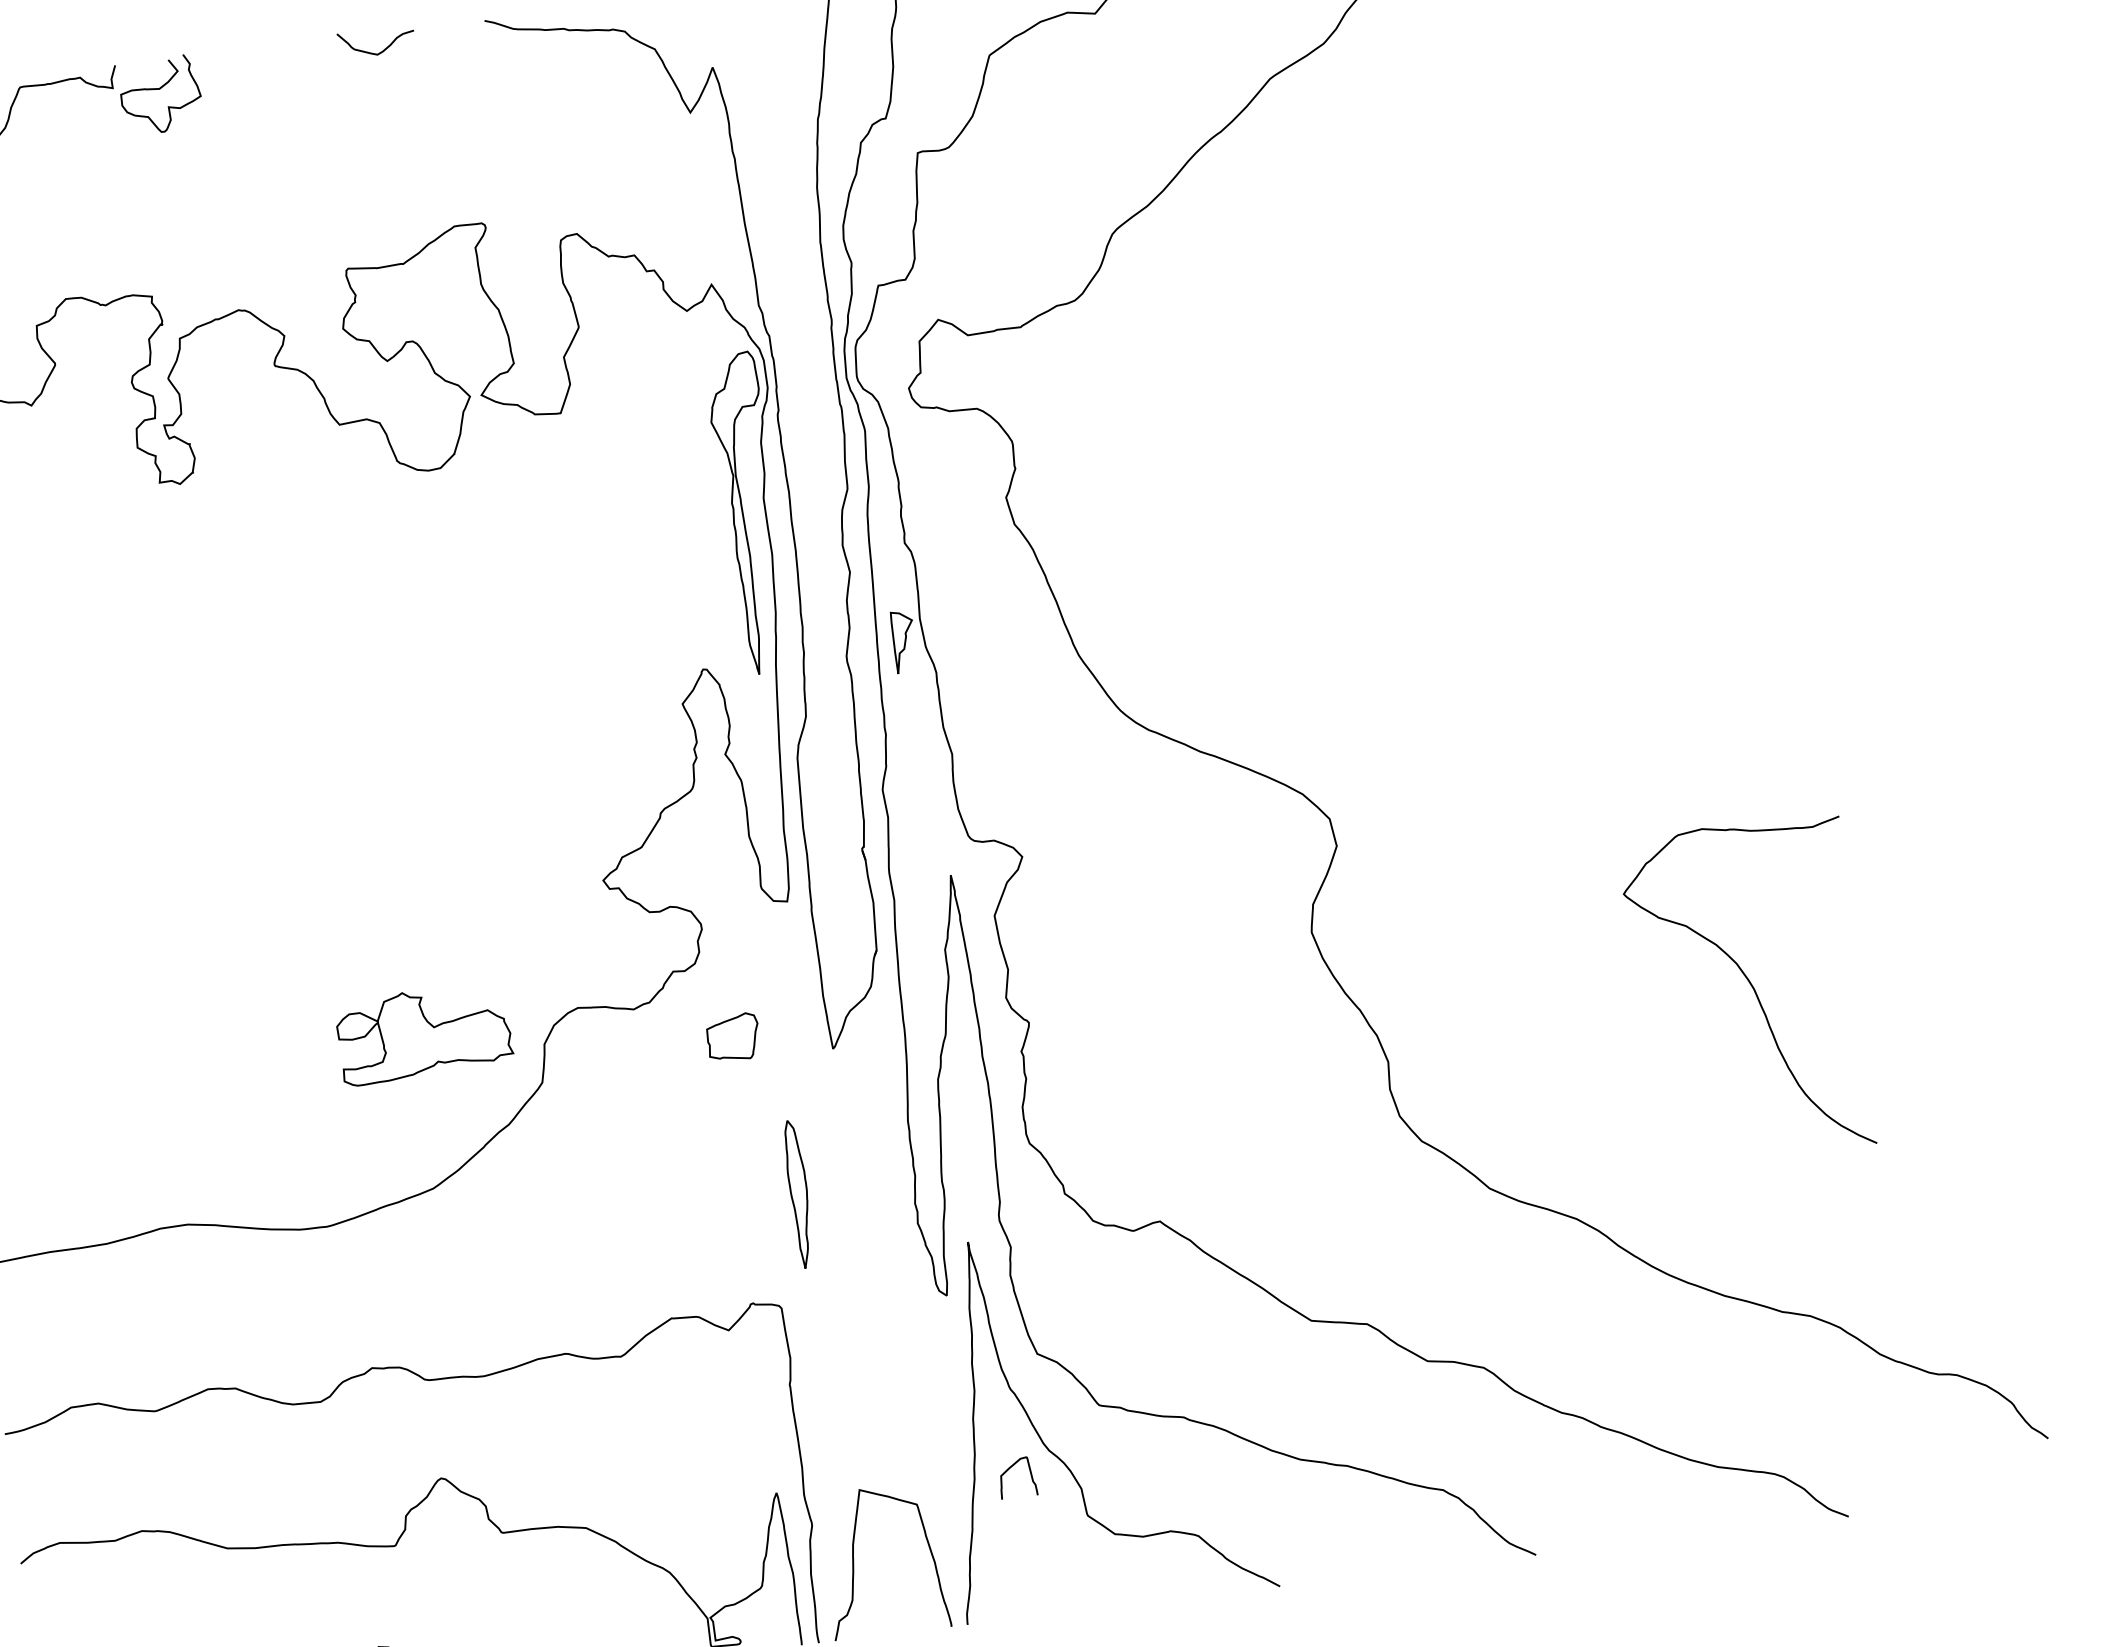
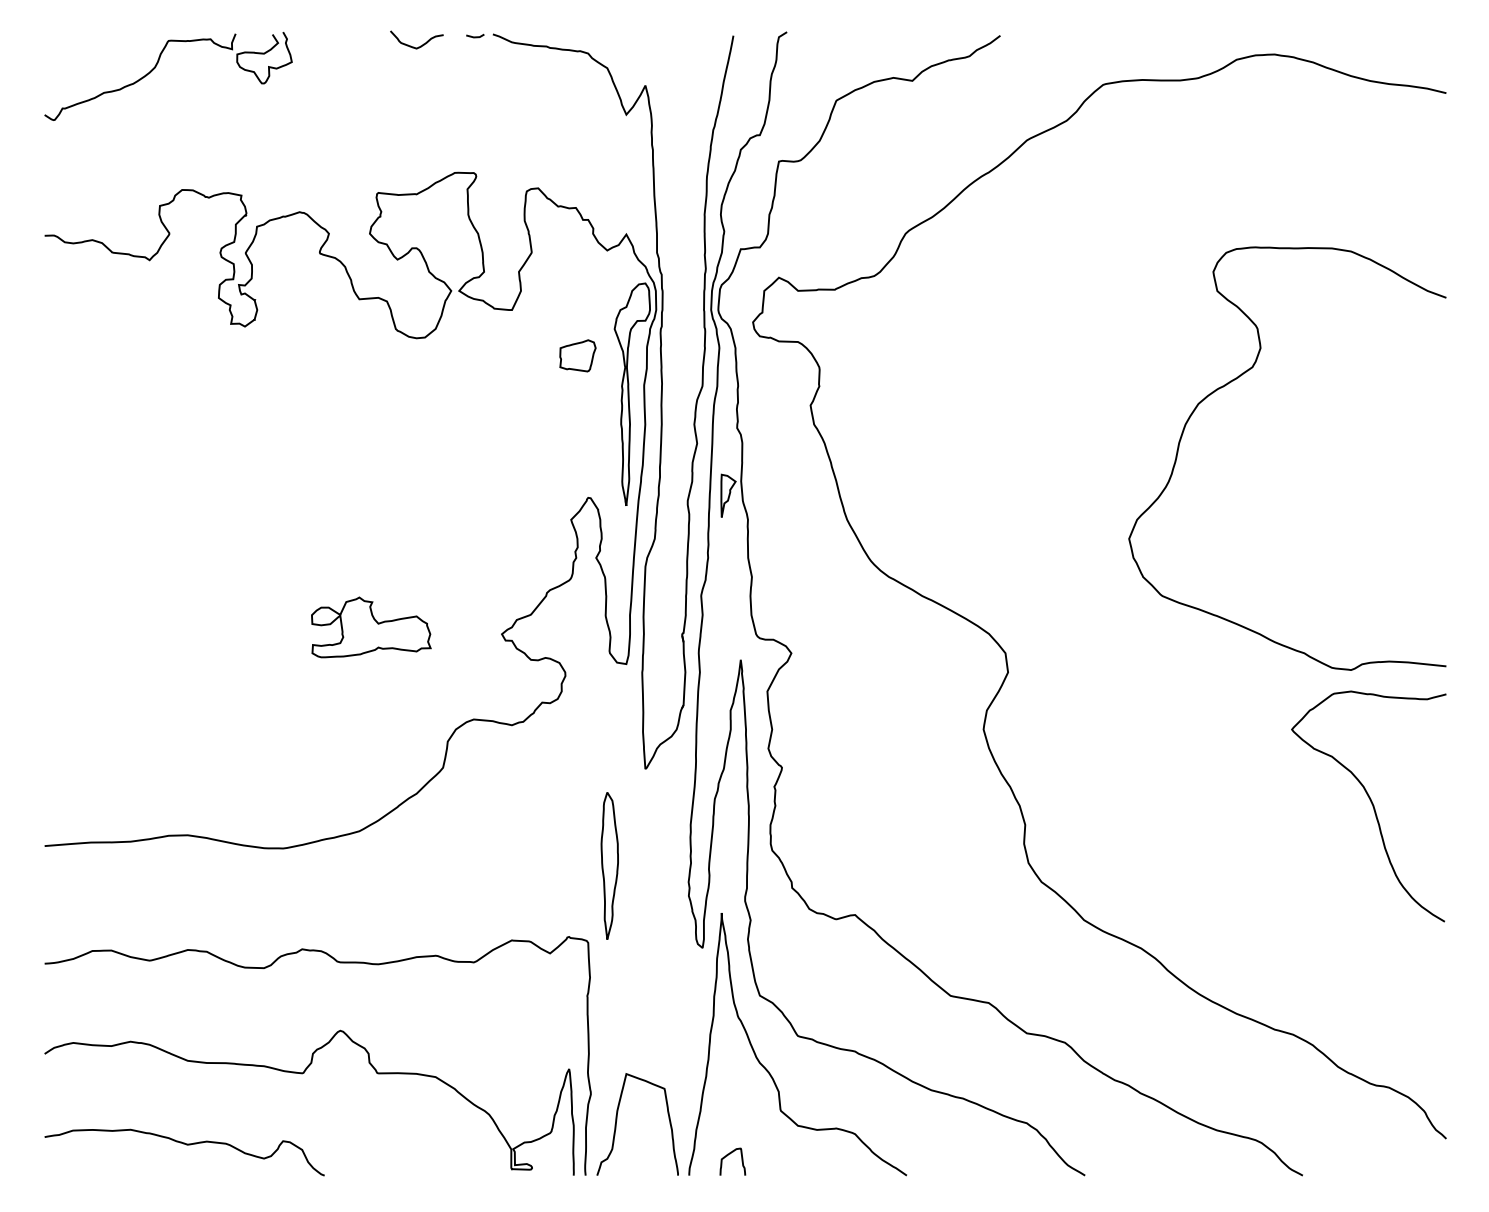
line: (459, 26) -> (475, 36), added
curve: (1615, 383) -> (1238, 378), added
curve: (1751, 987) -> (1371, 804), moved
part: (424, 1034) -> (371, 627), moved
part: (732, 1037) -> (577, 355), moved
part: (798, 1193) -> (609, 865), size x1.43
curve: (1008, 1470) -> (727, 1156), moved

